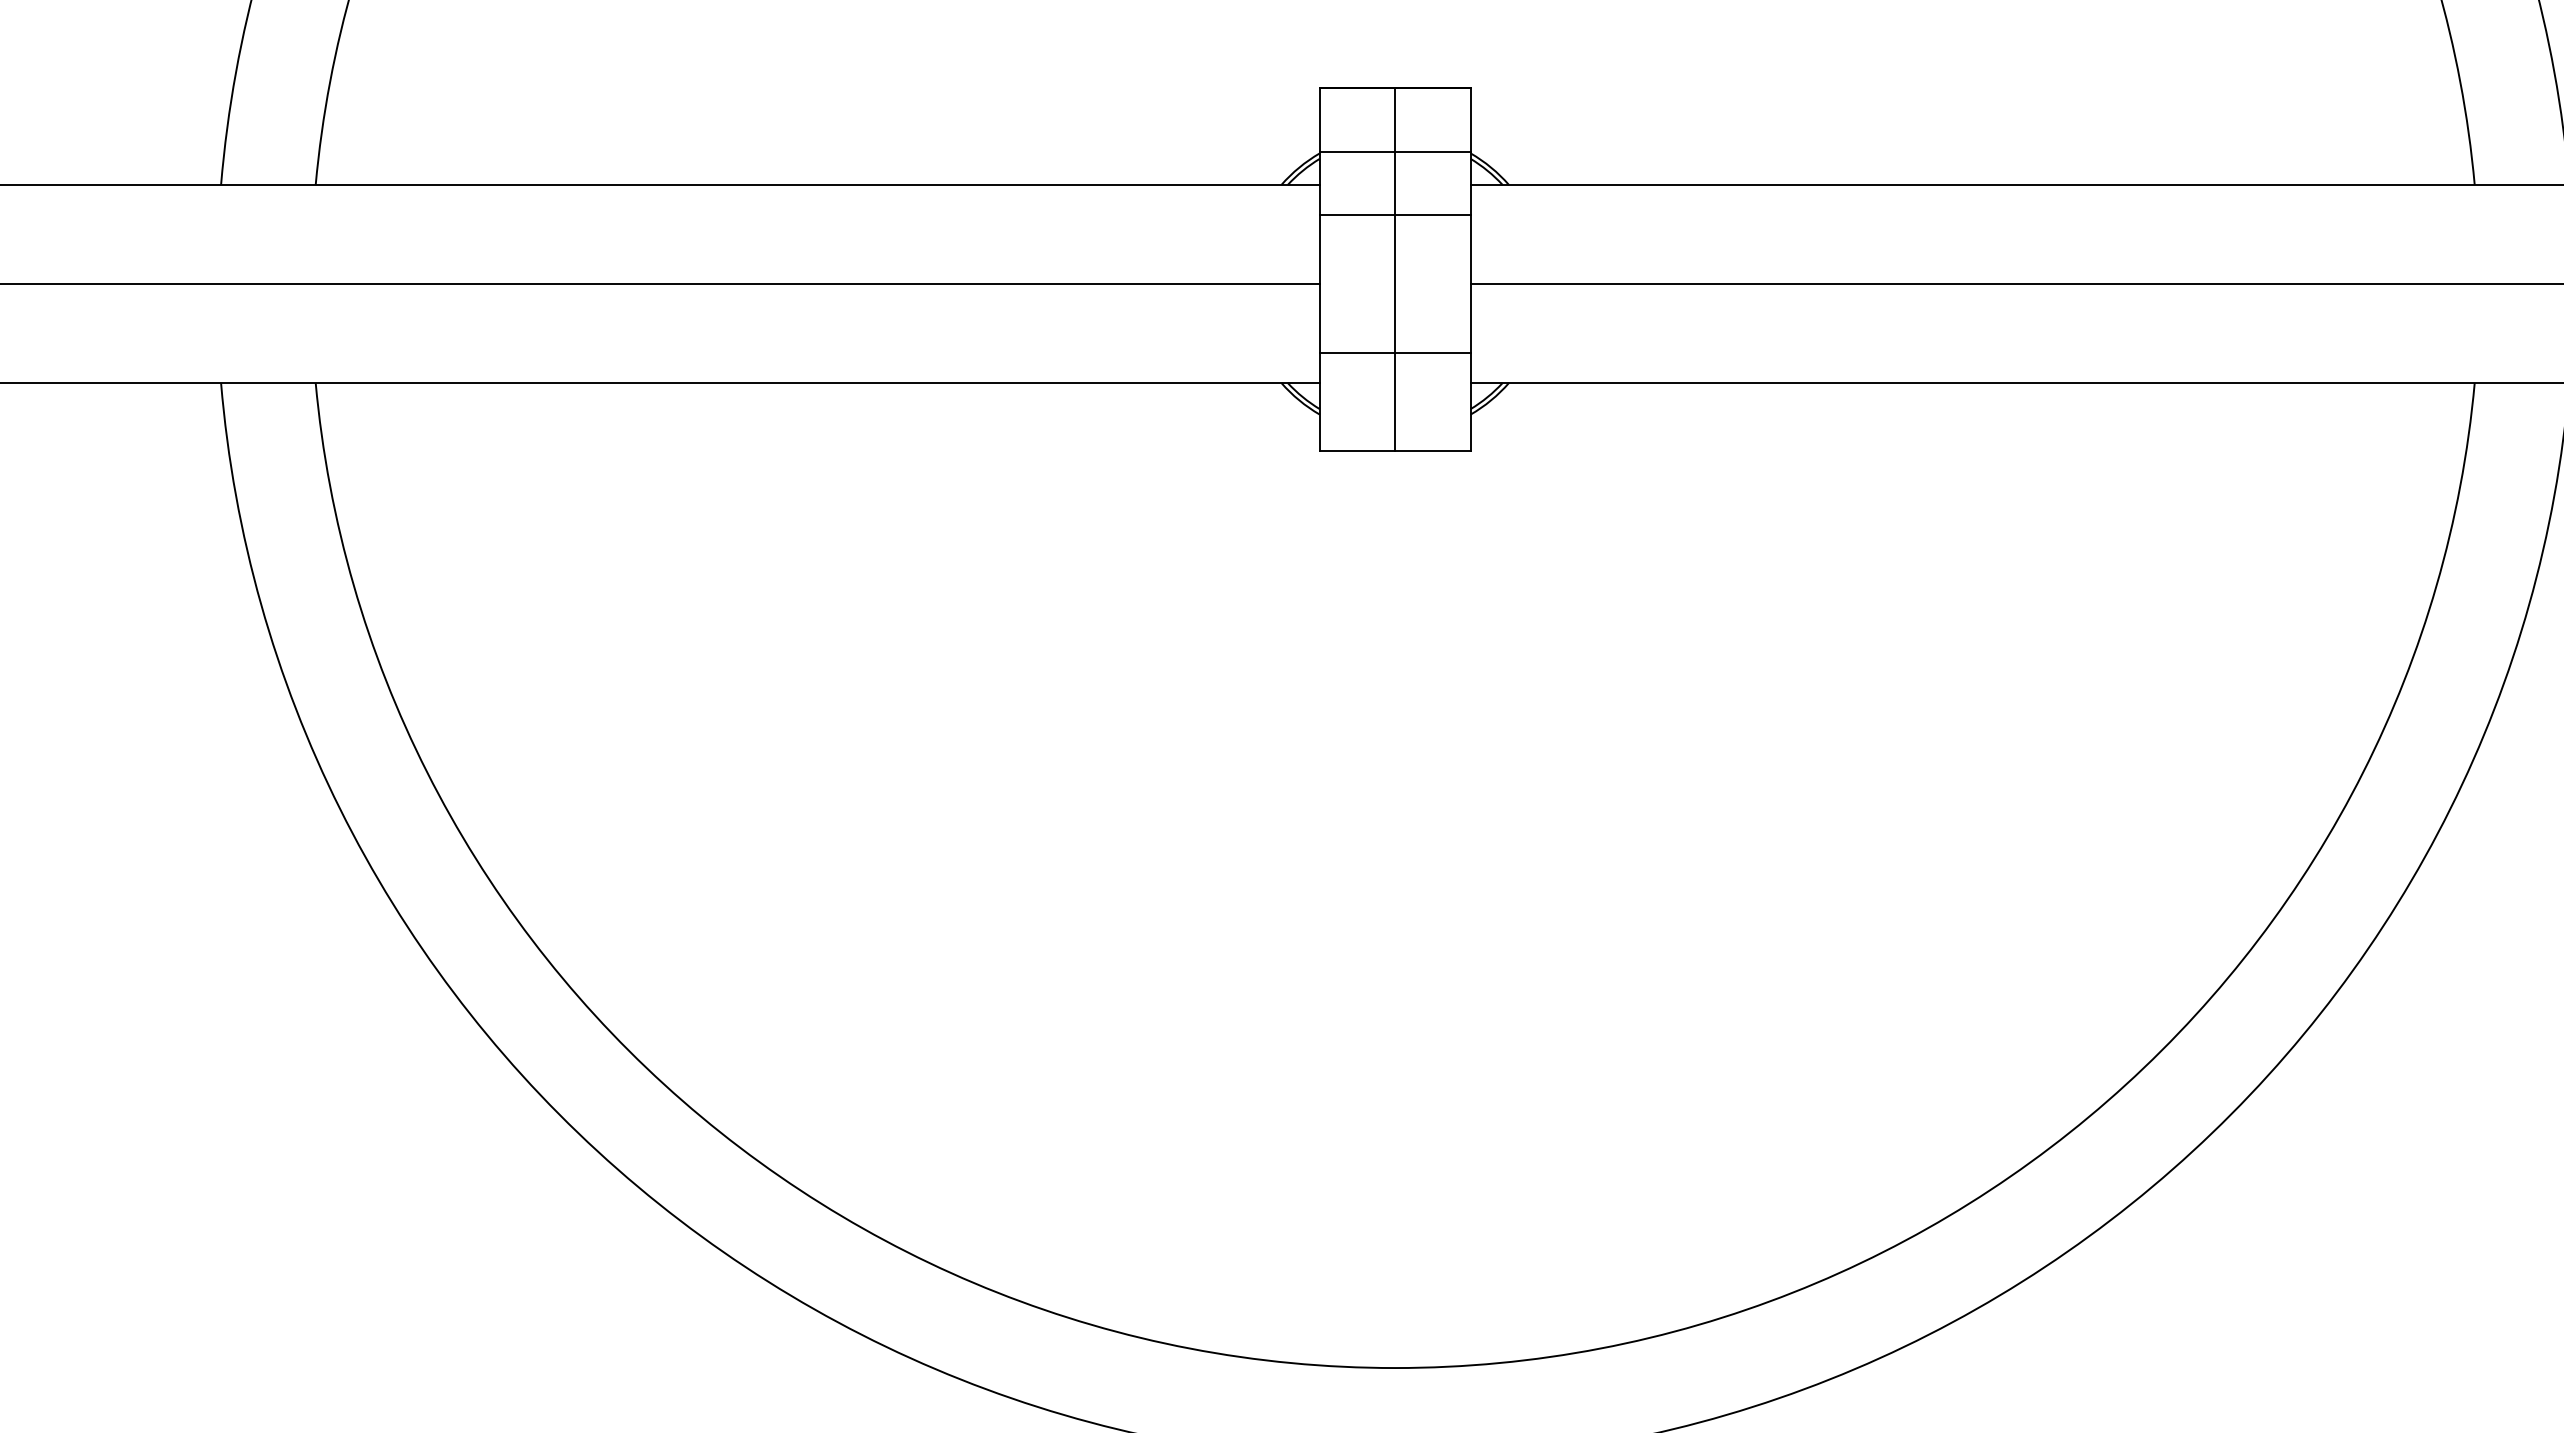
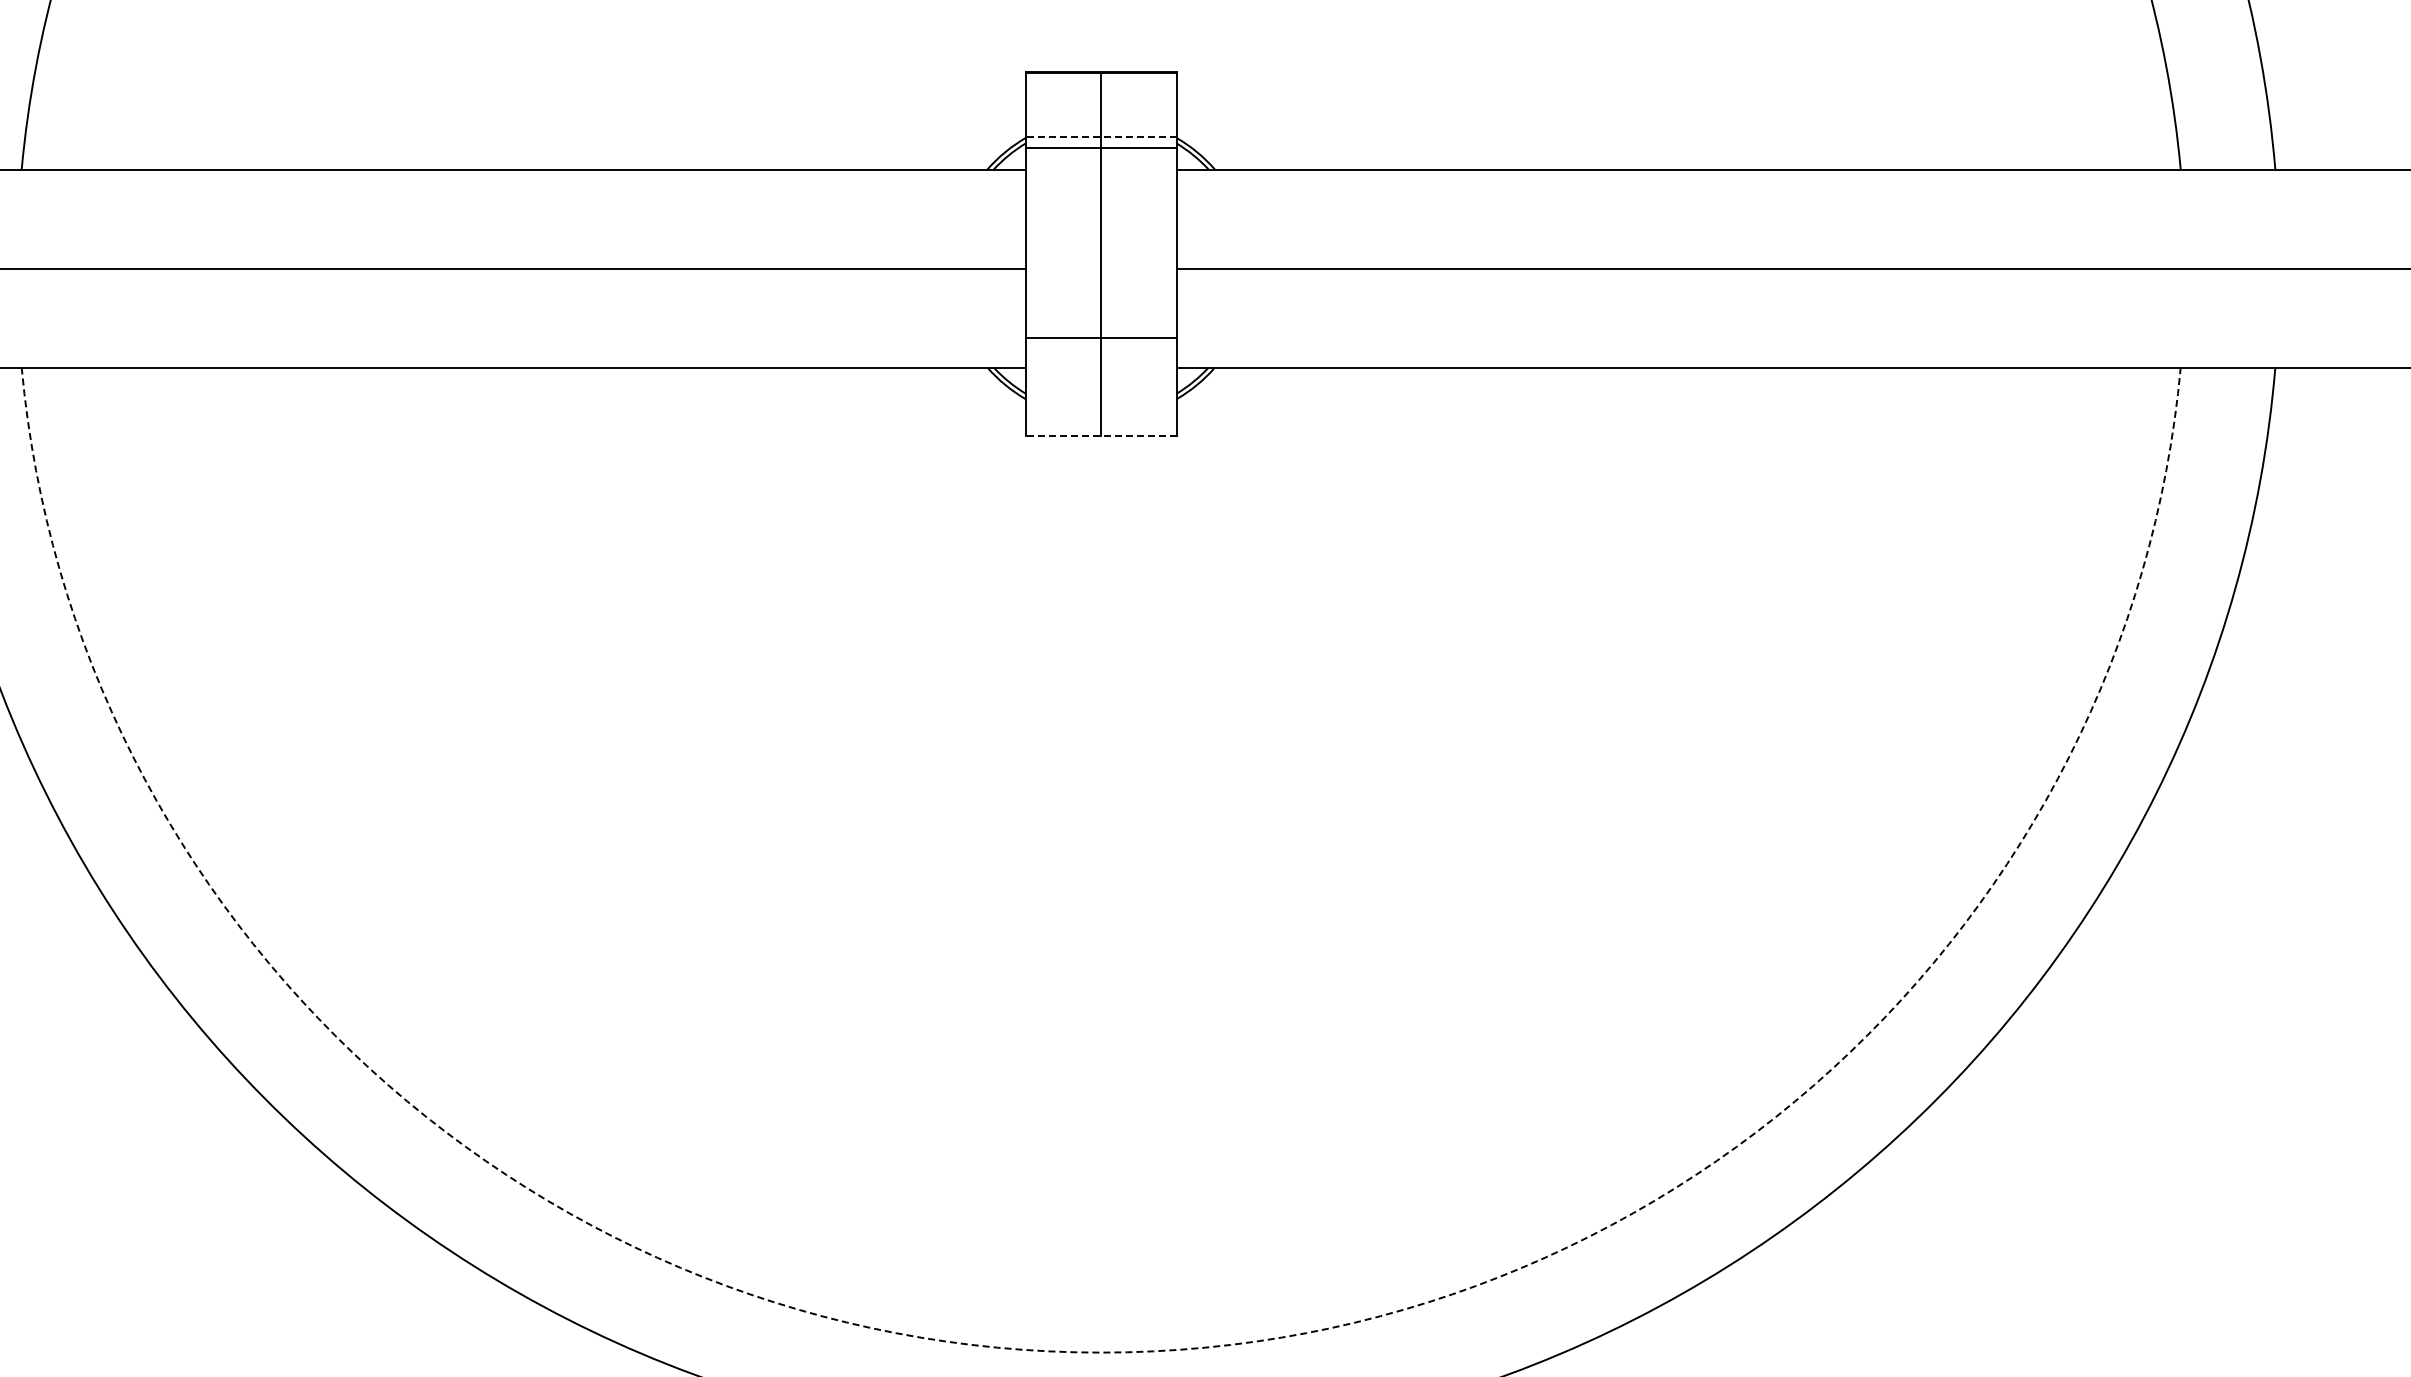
line: (1394, 152) -> (1100, 137), solid -> dashed
line: (1394, 214) -> (1100, 148), moved
line: (1394, 451) -> (1100, 436), solid -> dashed
arc: (1395, 1368) -> (1101, 1353), solid -> dashed

